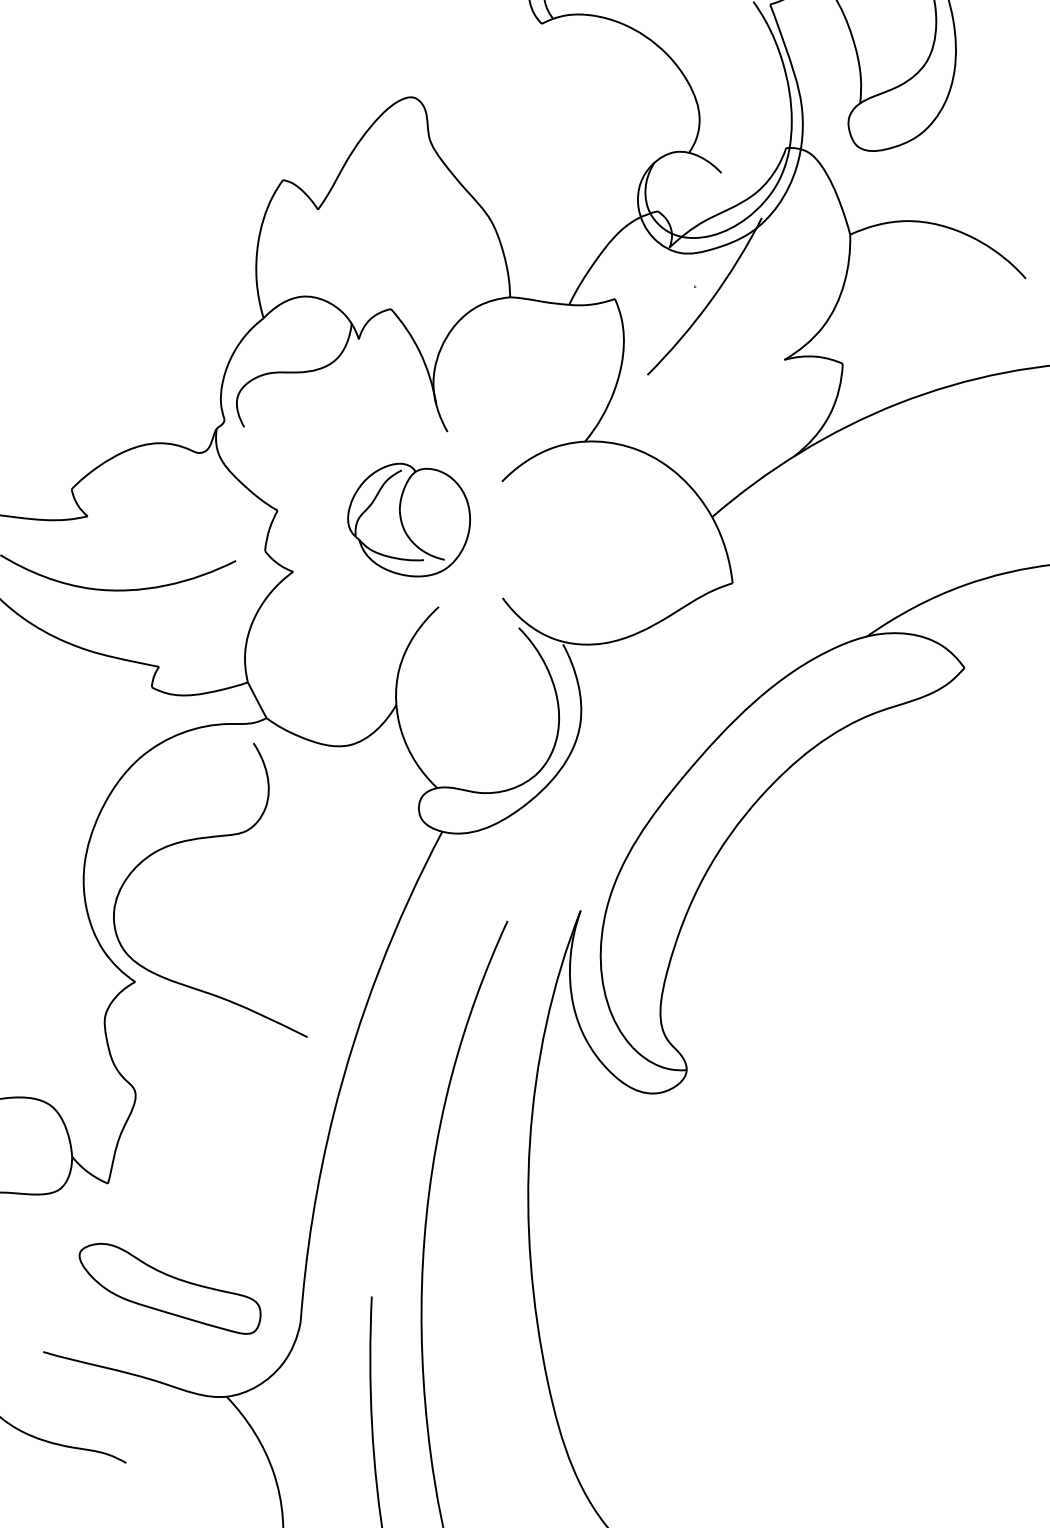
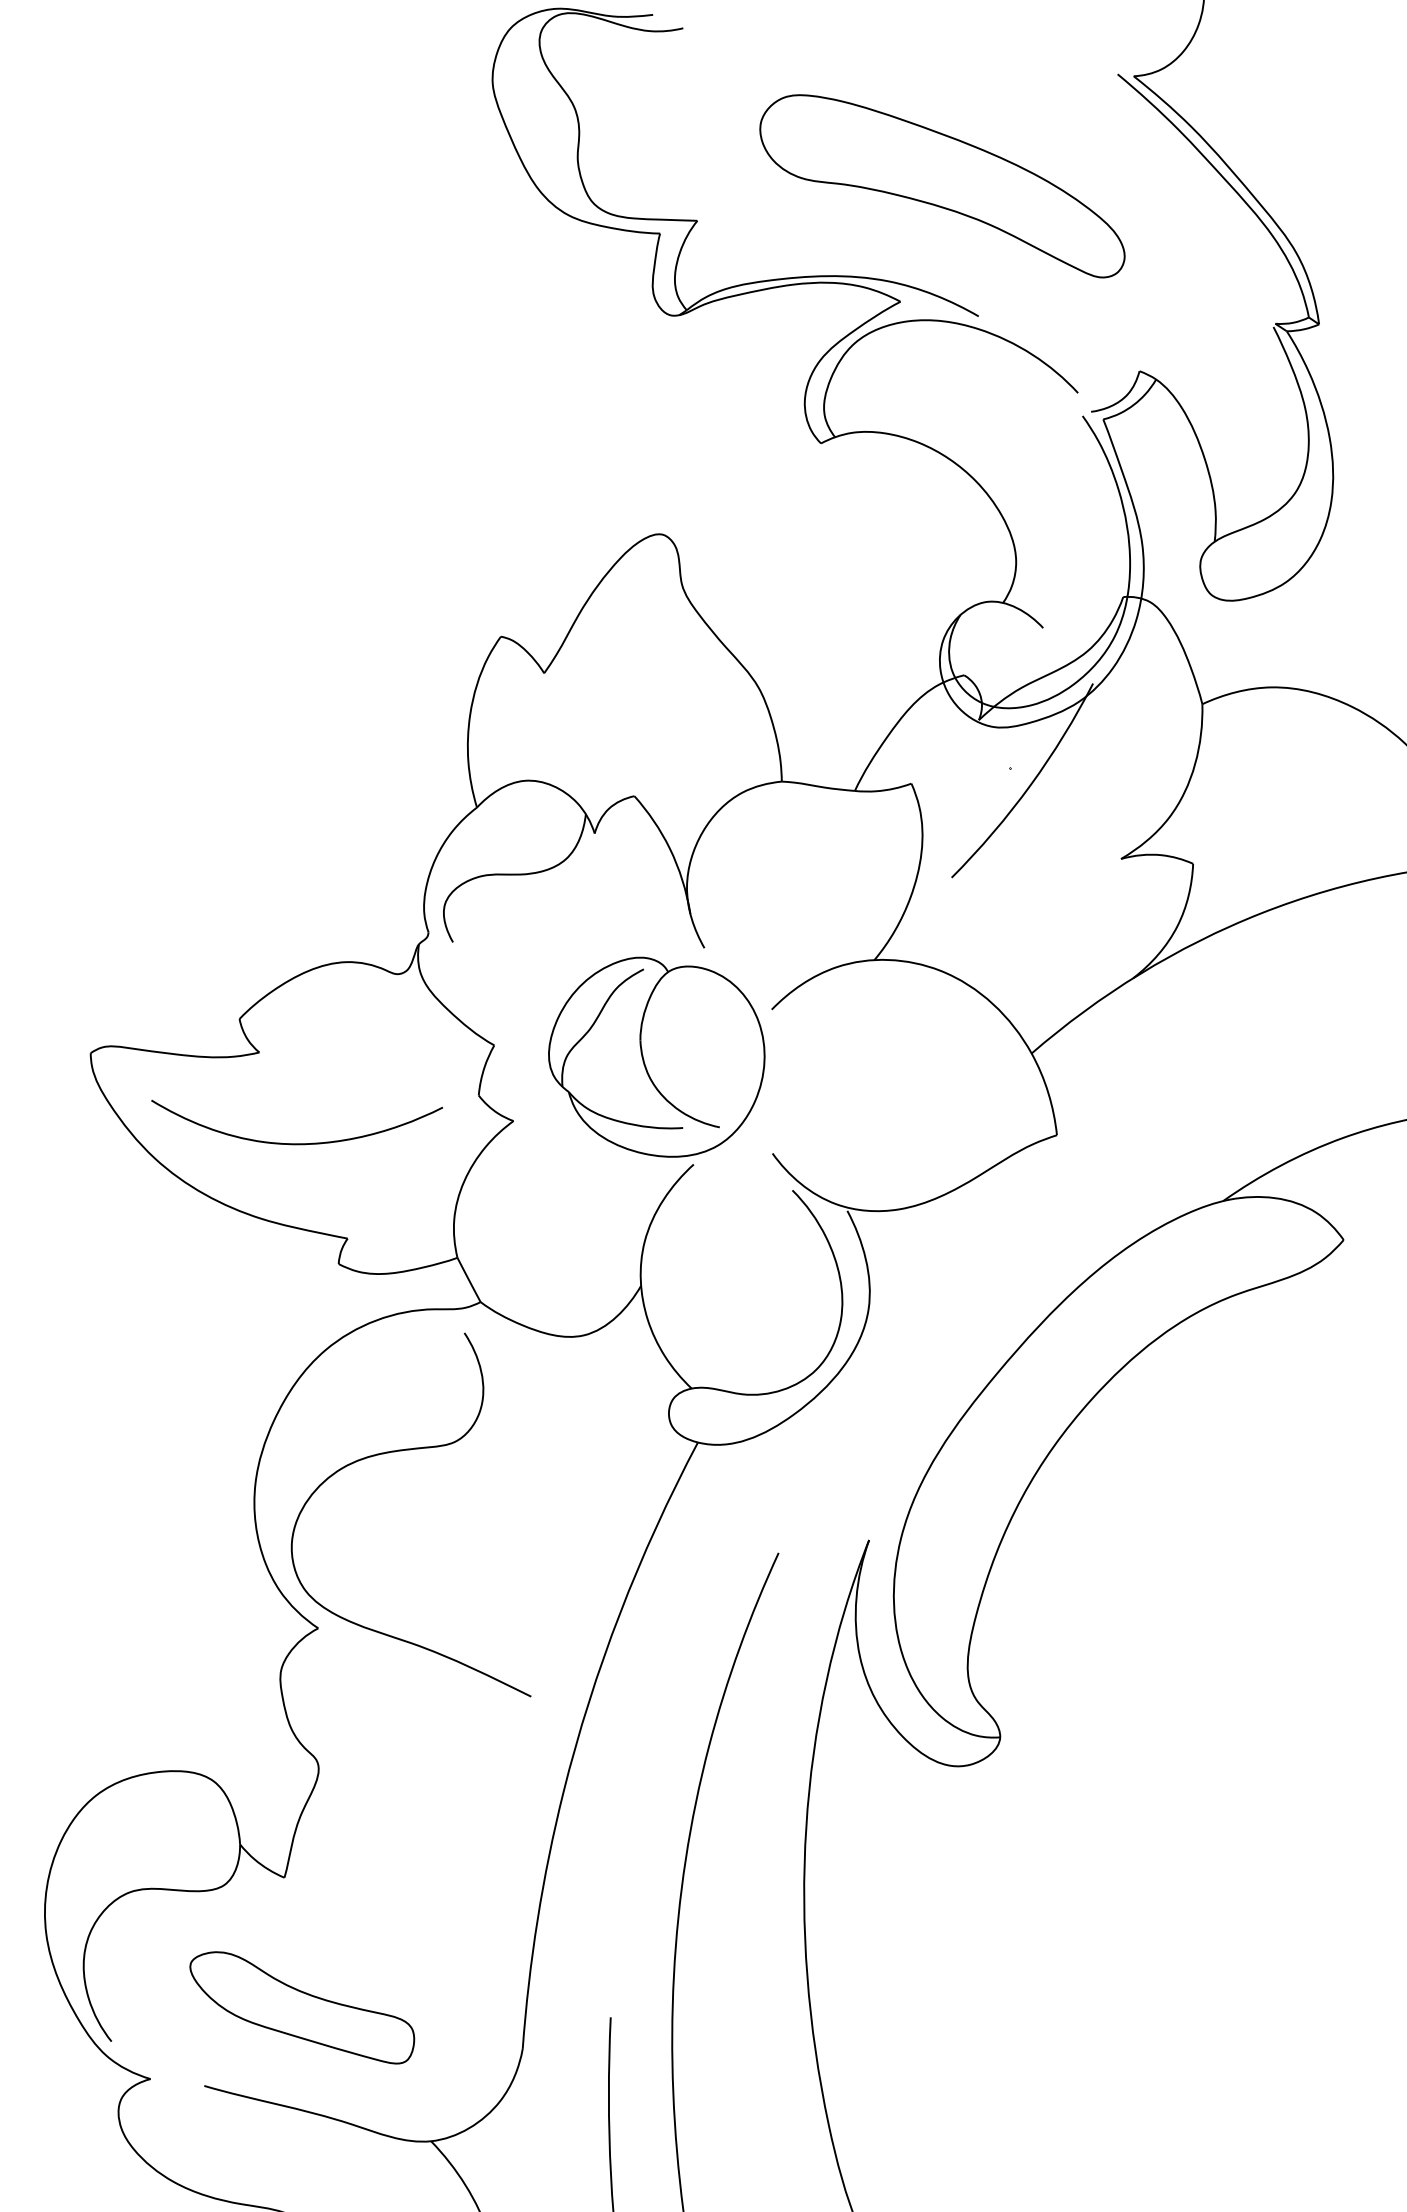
part: (408, 519) -> (656, 1056), size x1.43
part: (170, 1288) -> (302, 2007), moved

